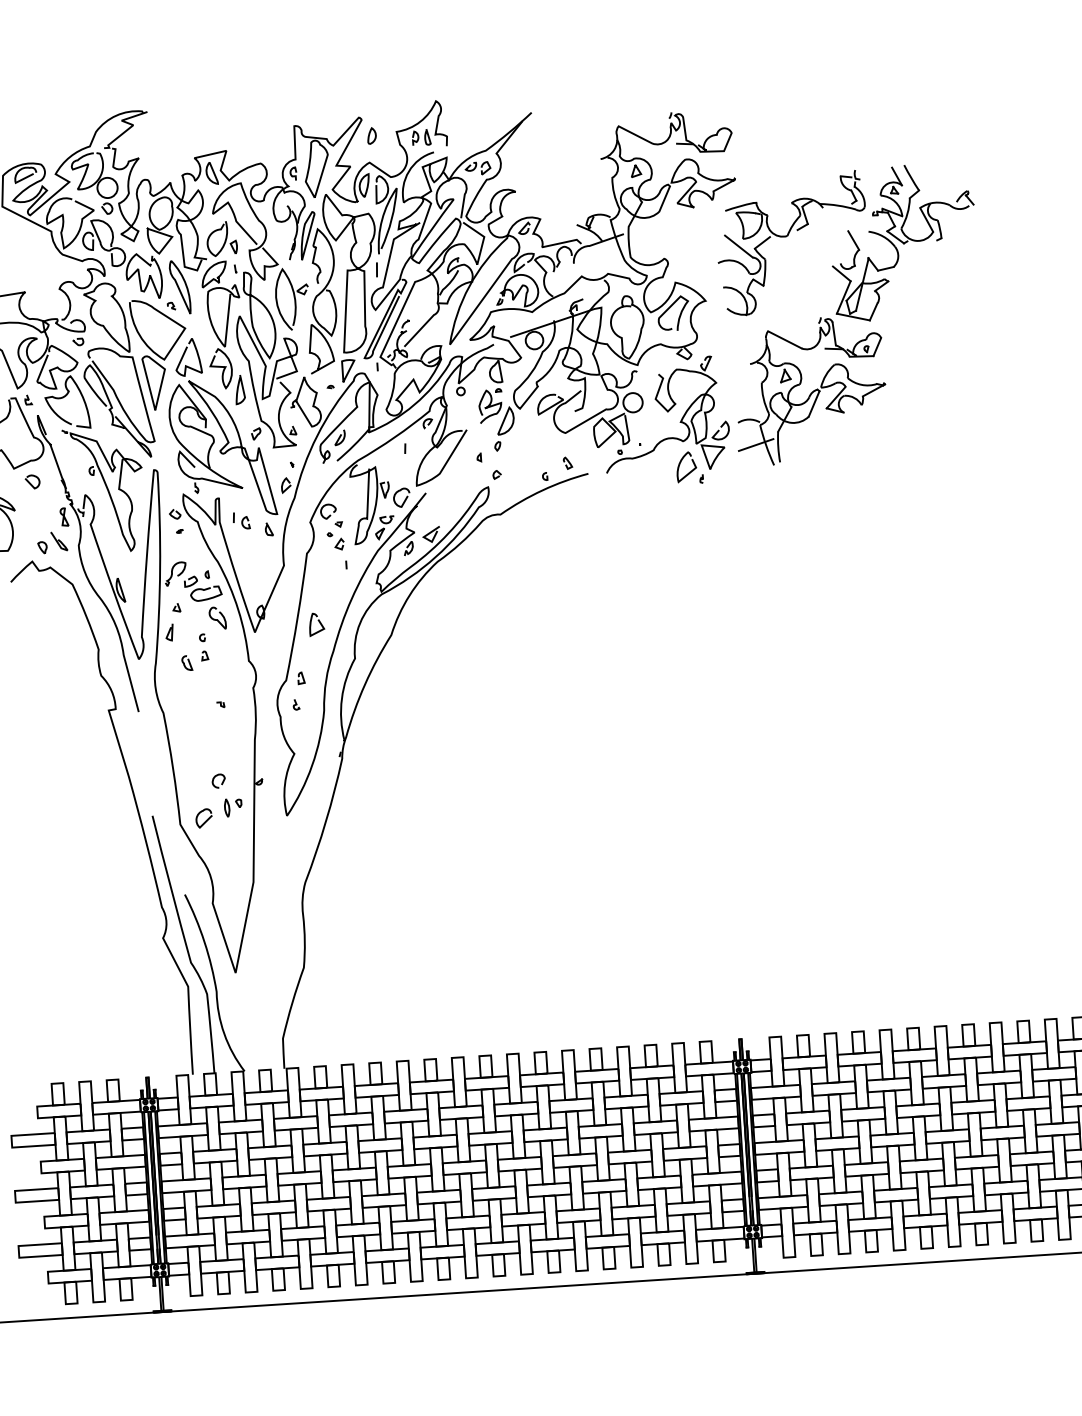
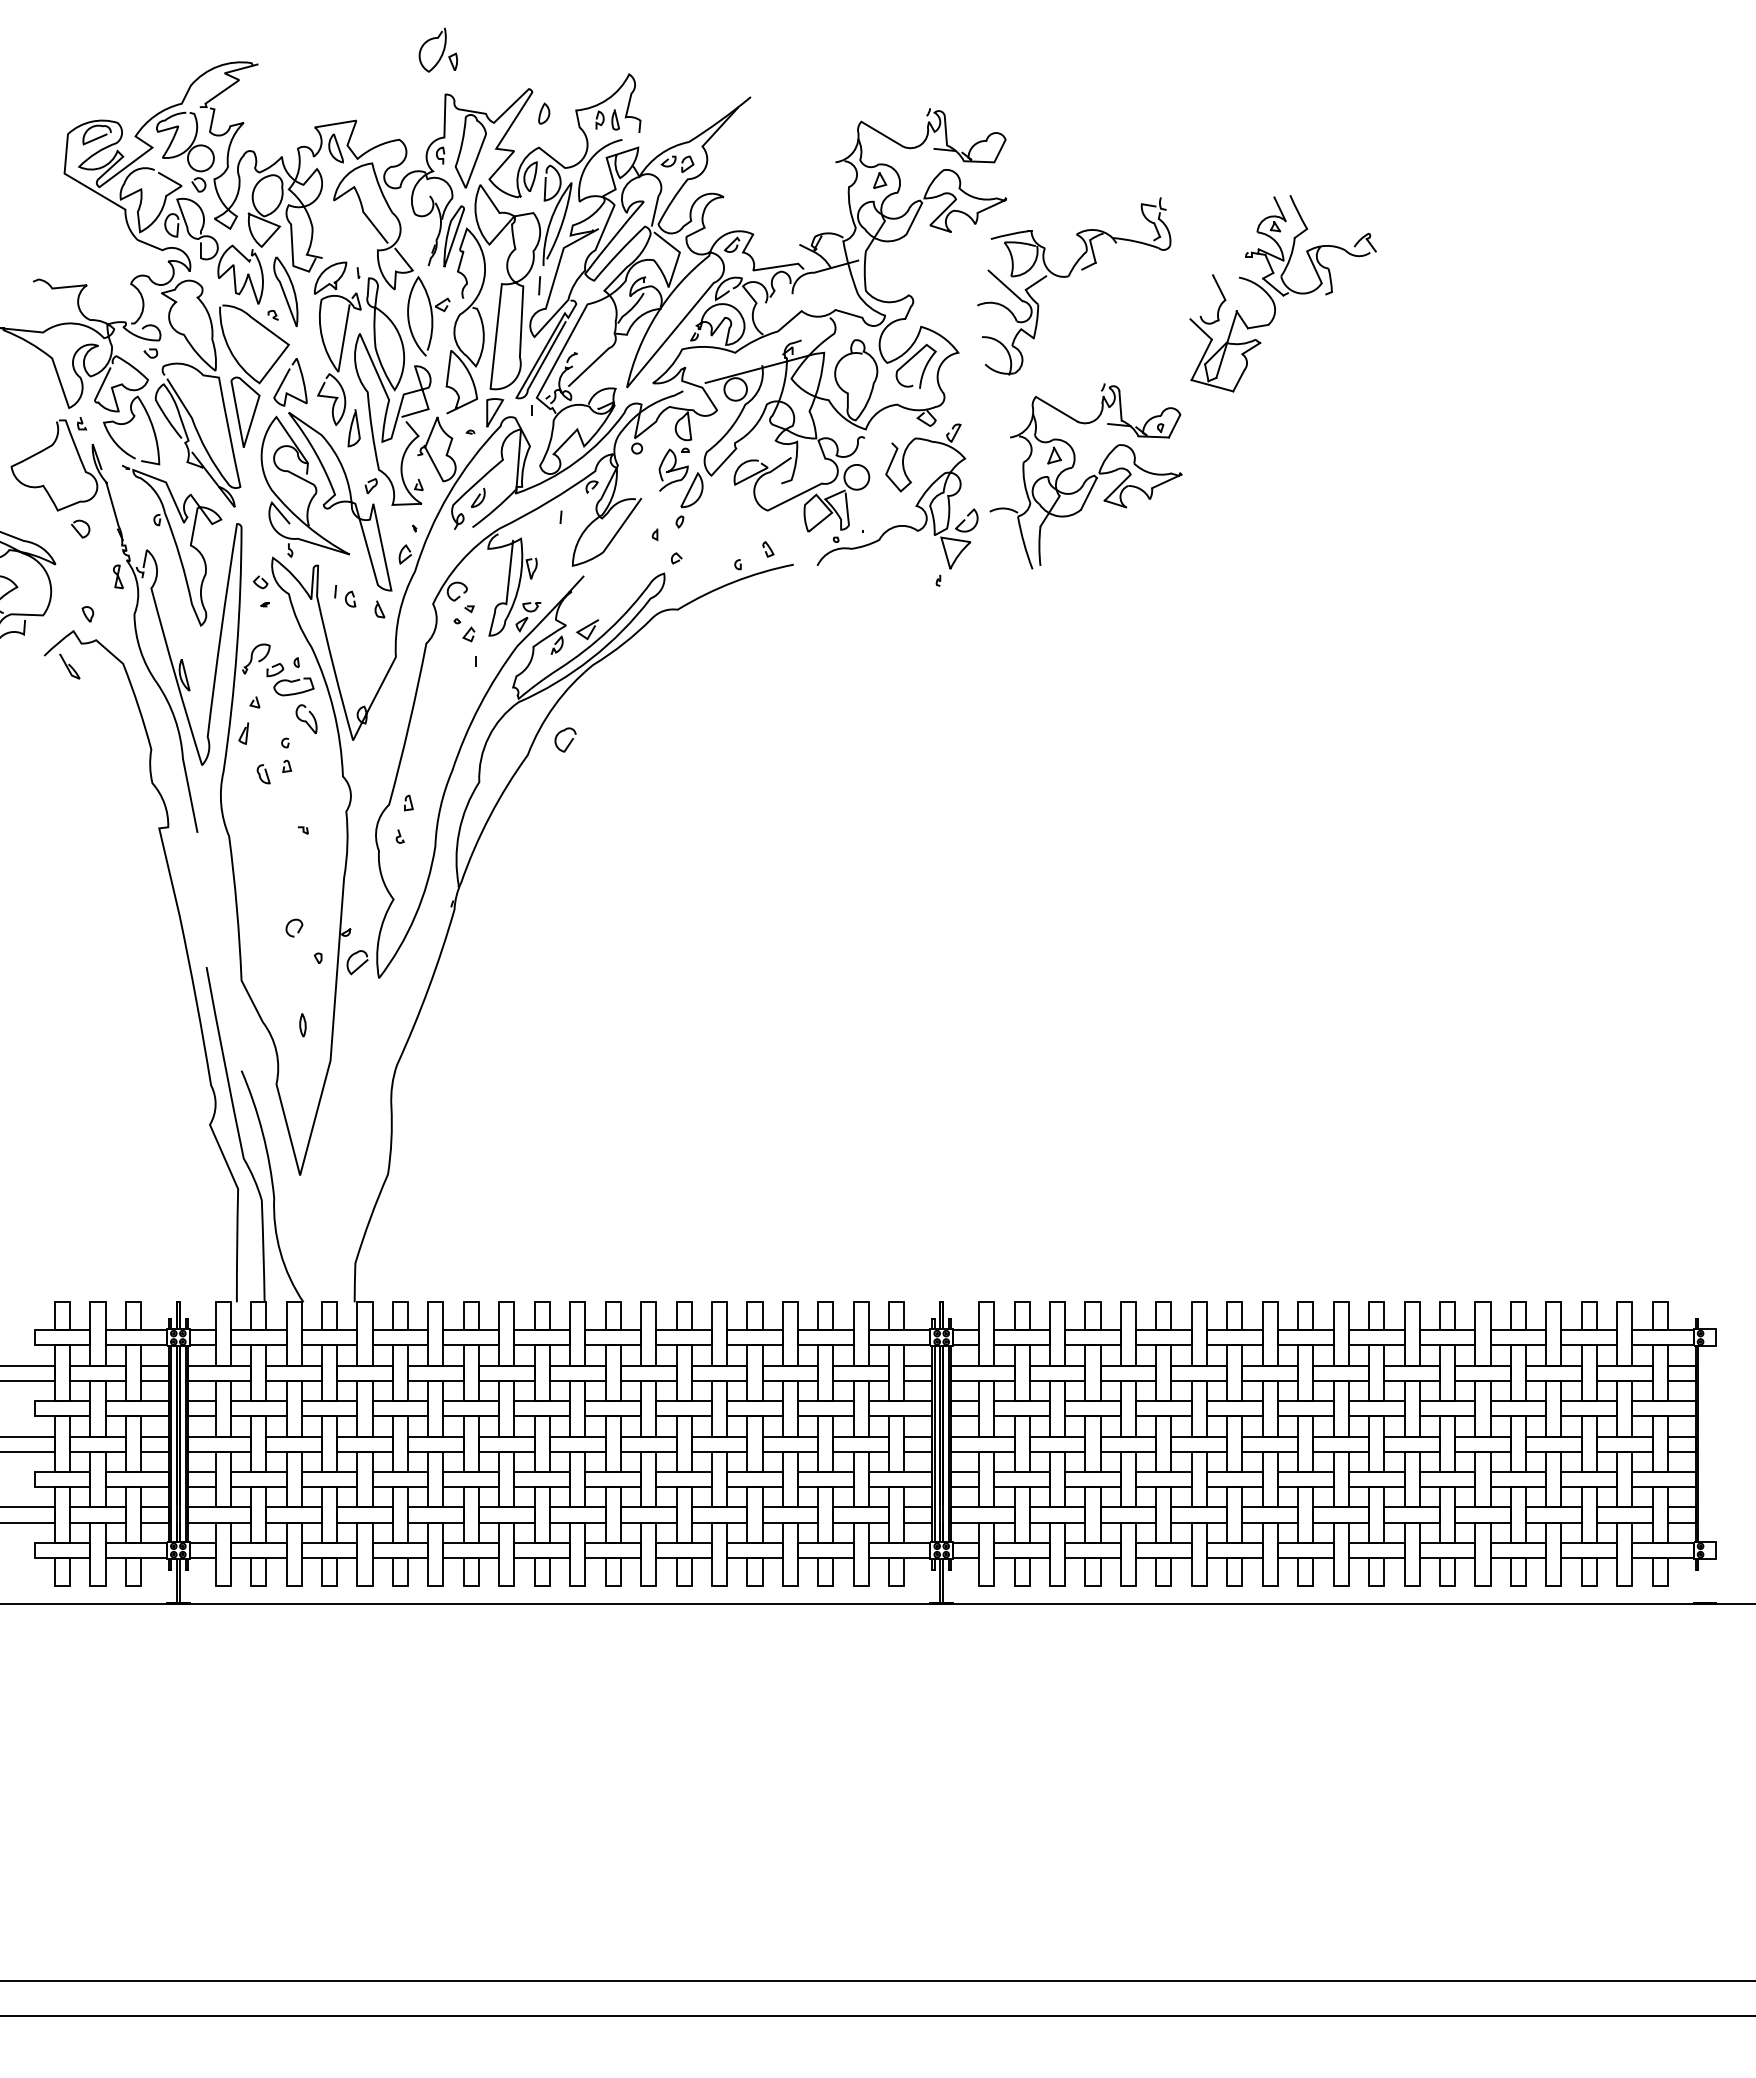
part: (221, 238) -> (437, 49), moved
part: (903, 241) -> (1282, 293), moved
line: (755, 444) -> (1010, 541), removed
curve: (691, 470) -> (926, 568), removed
curve: (405, 499) -> (569, 742), moved
curve: (59, 541) -> (69, 666), moved
curve: (319, 622) -> (436, 733), removed
curve: (226, 808) -> (301, 1025), moved
curve: (206, 819) -> (360, 964), moved

